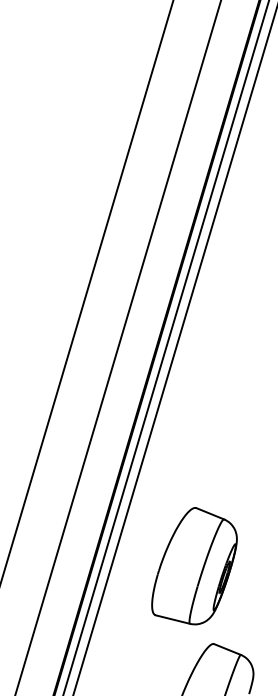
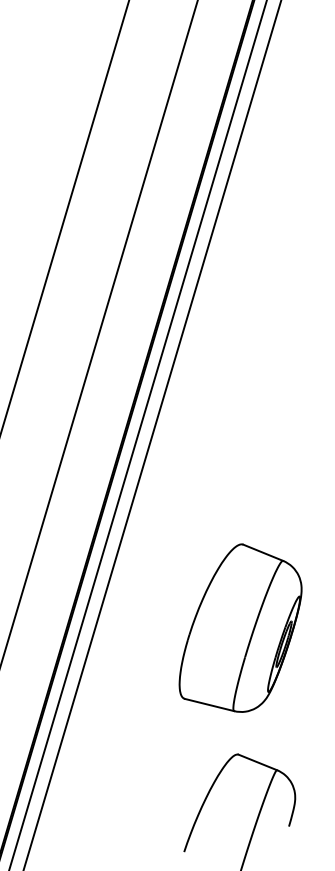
part: (194, 566) -> (240, 628), moved

